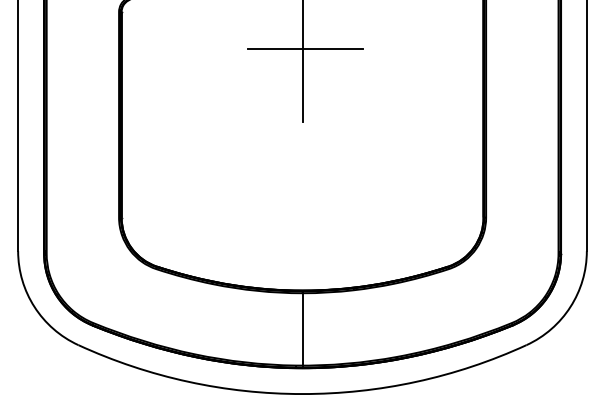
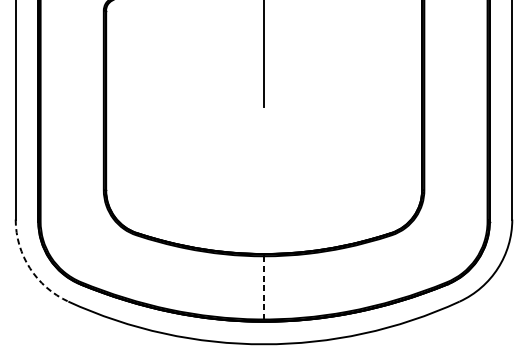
line: (305, 48) -> (266, 42), removed
arc: (34, 306) -> (29, 267), solid -> dashed
line: (302, 329) -> (264, 287), solid -> dashed

